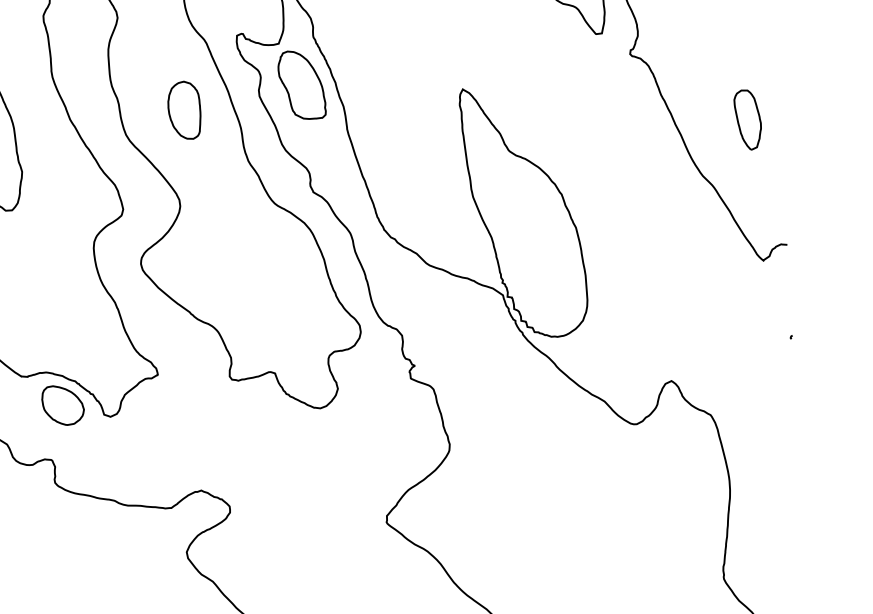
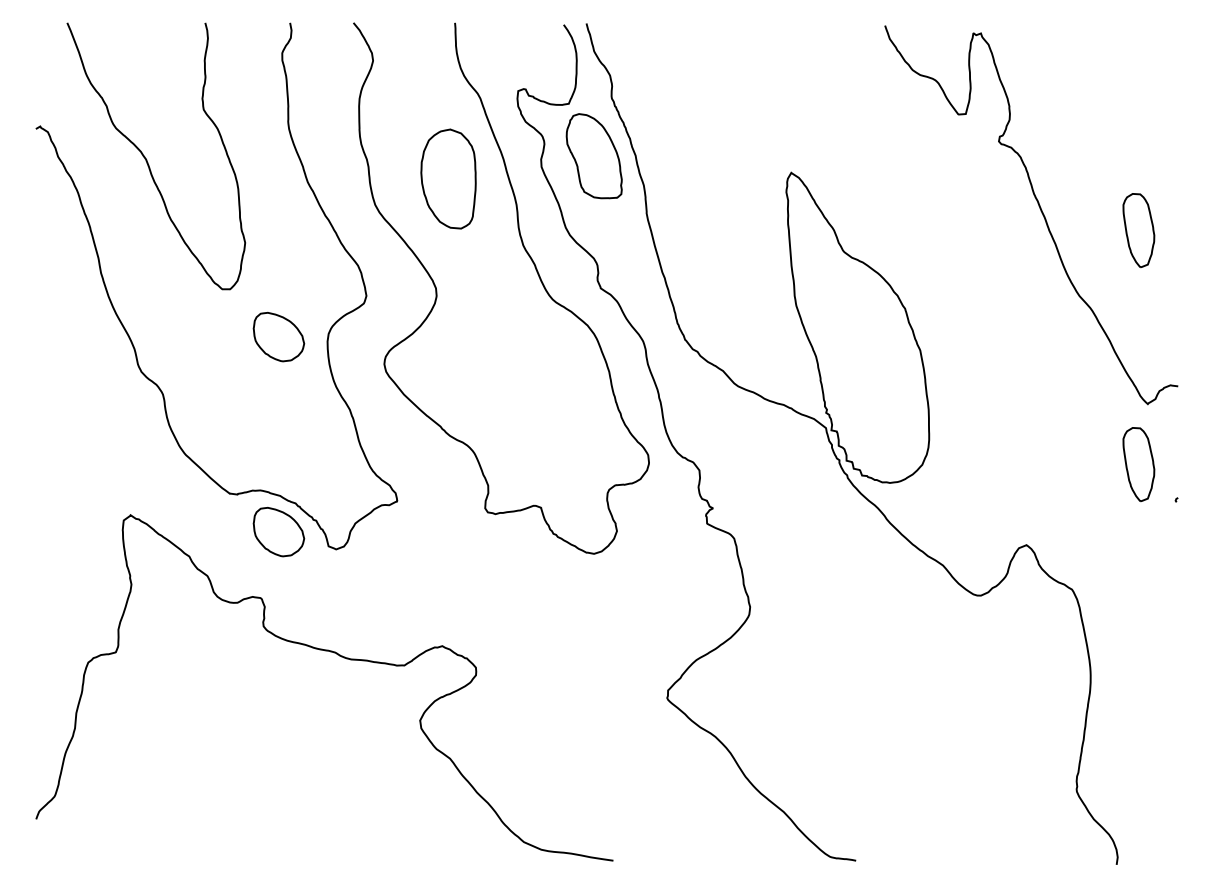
part: (184, 110) -> (448, 178), size x1.4
part: (53, 246) -> (278, 336), added
part: (758, 310) -> (1138, 464), added

